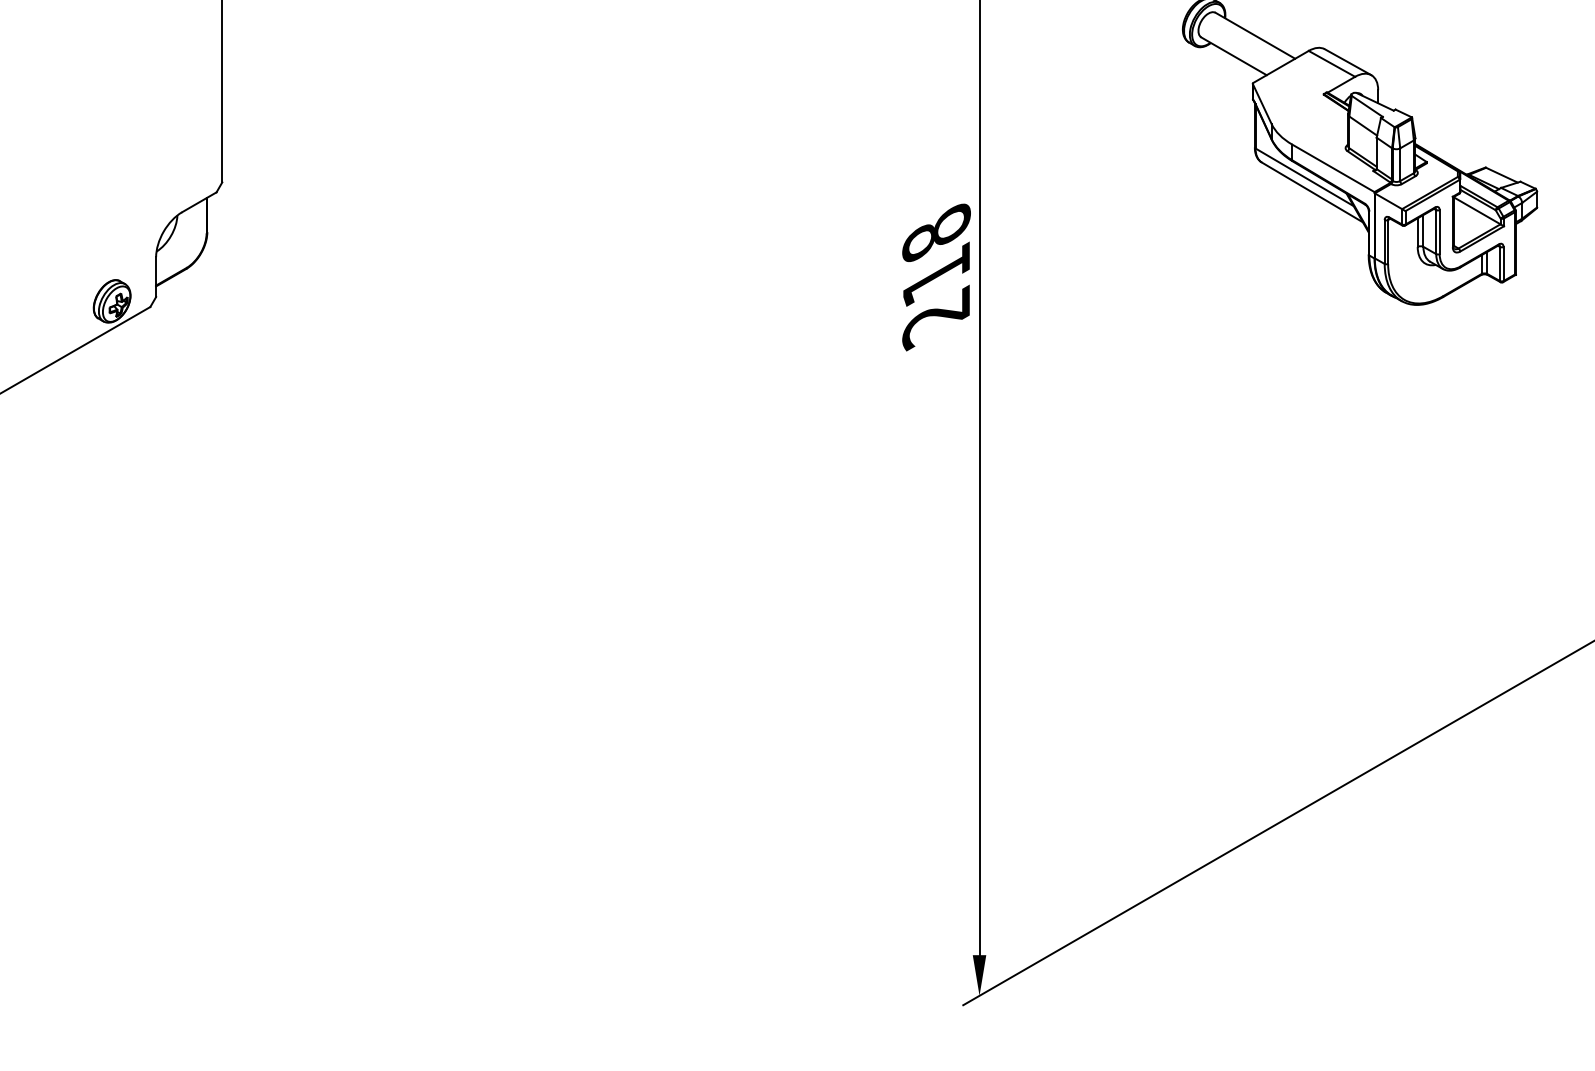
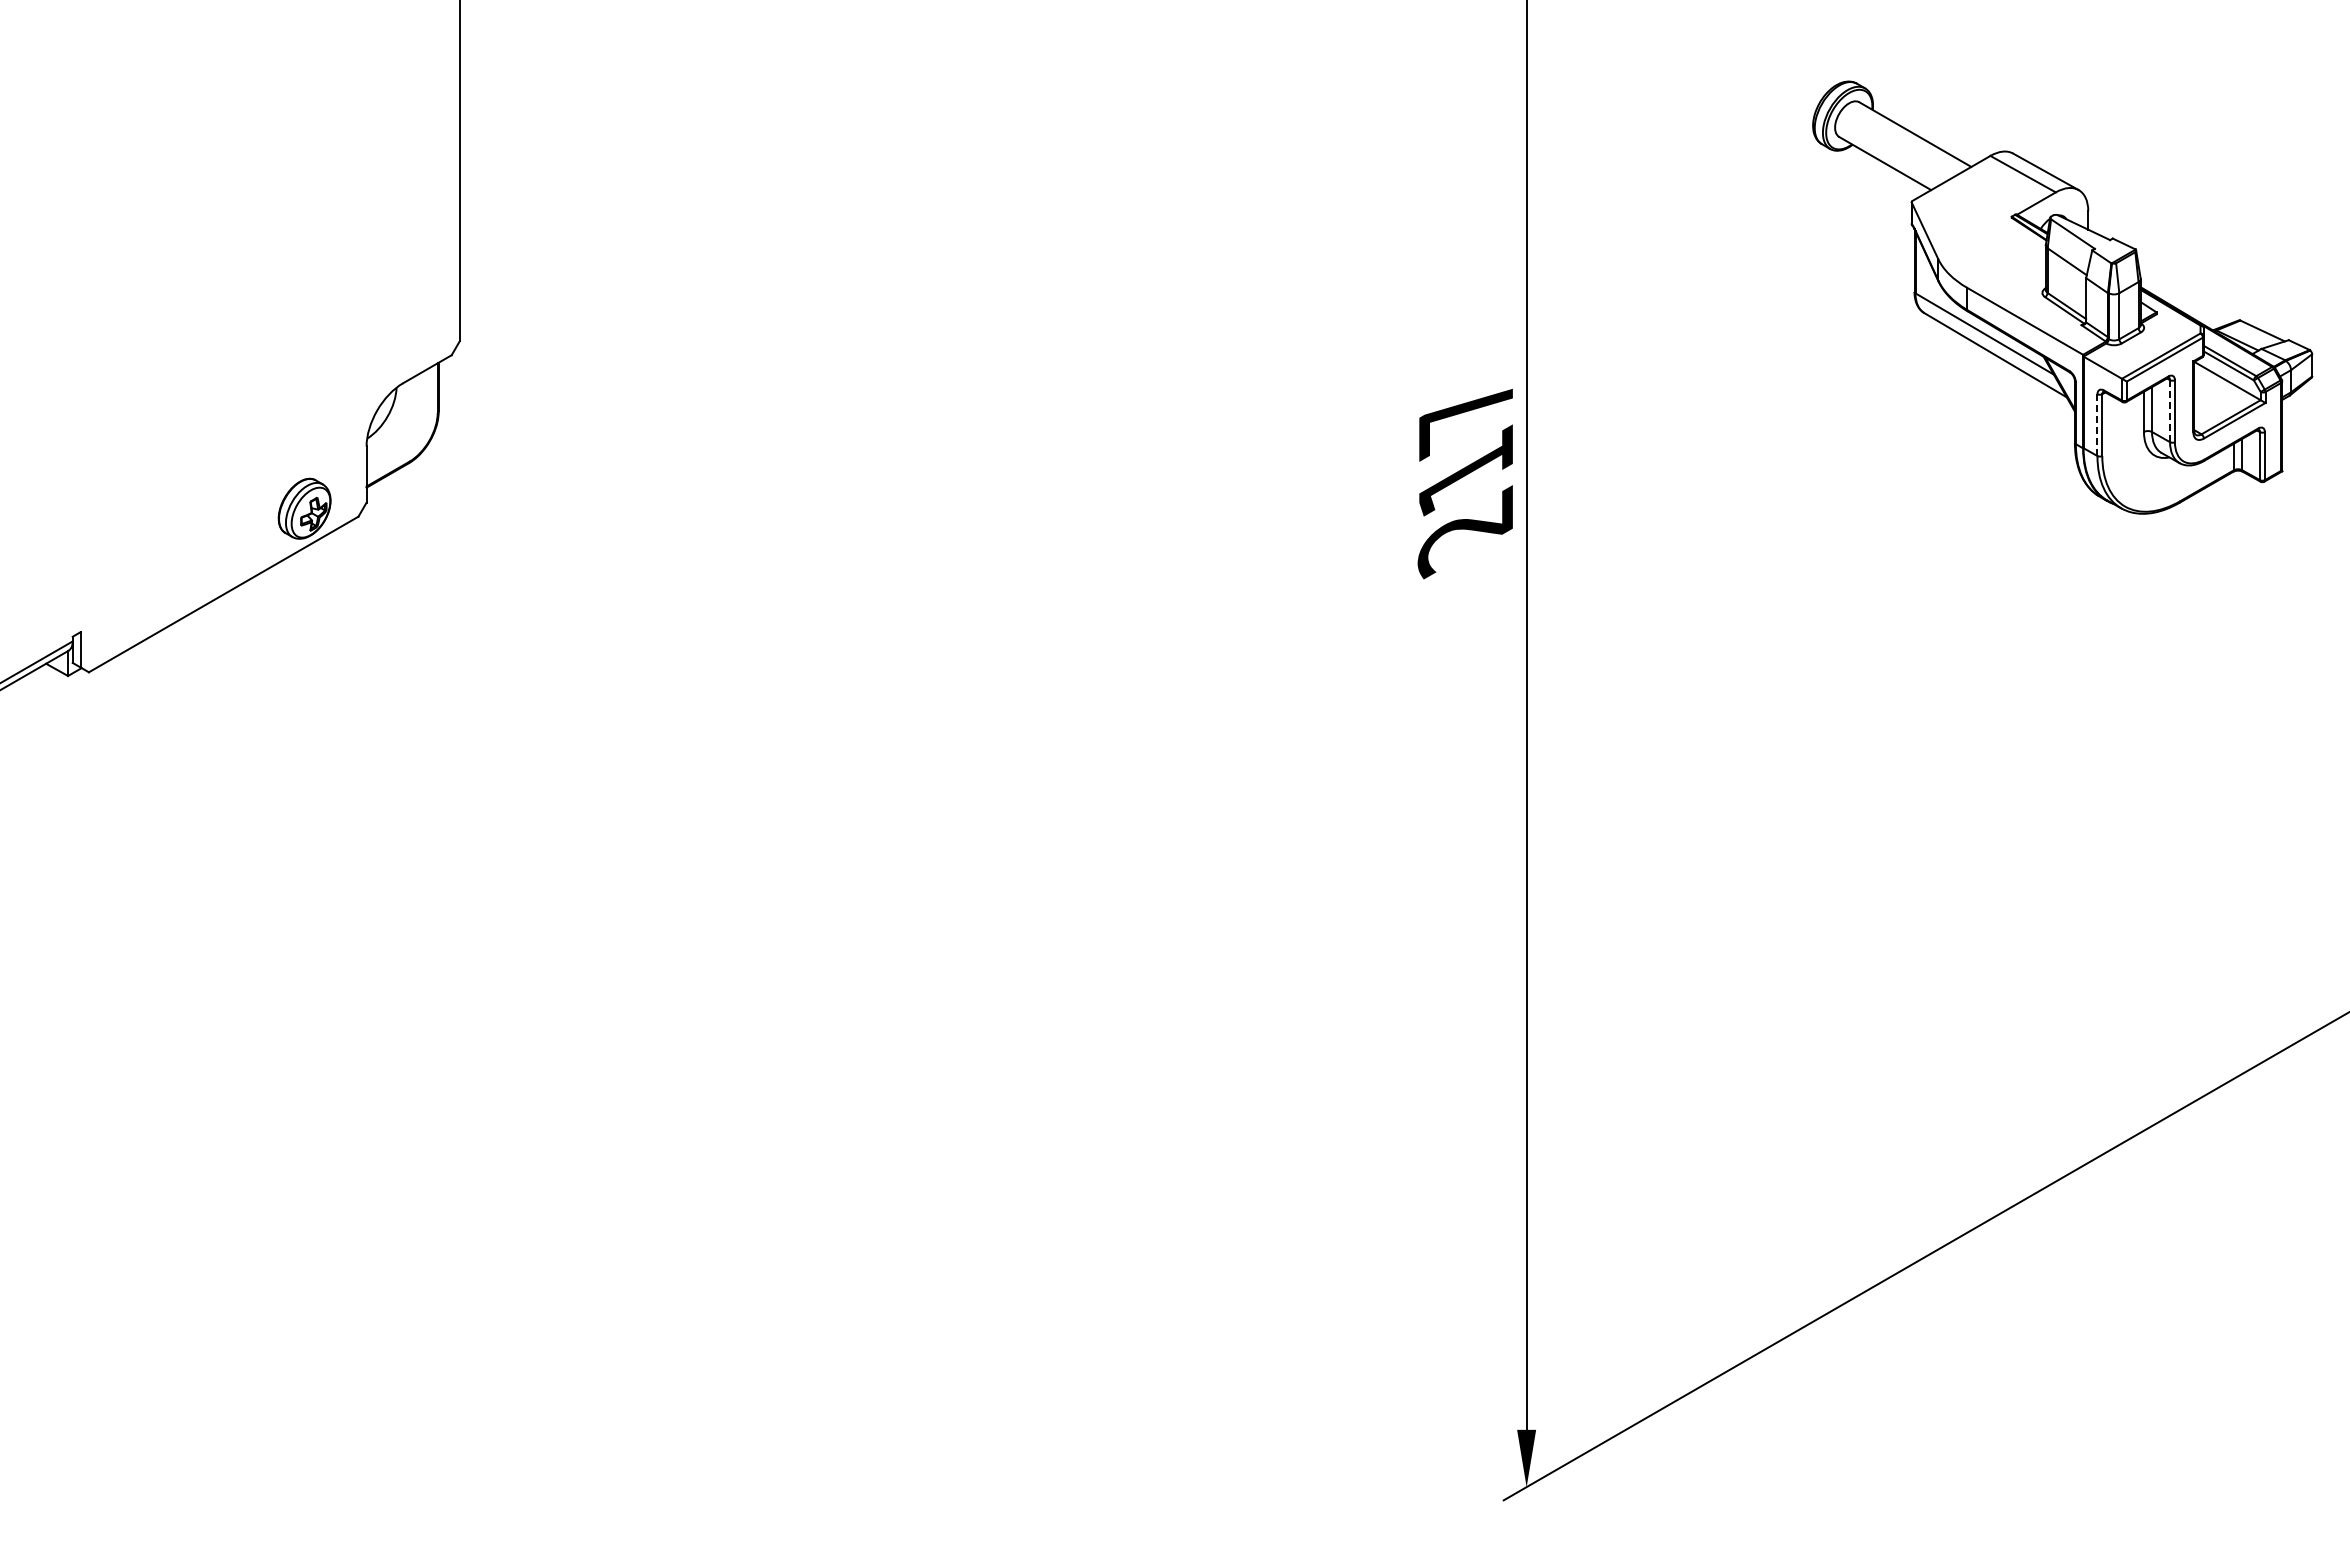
line: (1436, 232) -> (2170, 411), solid -> dashed
text: (936, 235) -> (1465, 416), 218 -> 217
line: (1384, 242) -> (2097, 425), solid -> dashed

